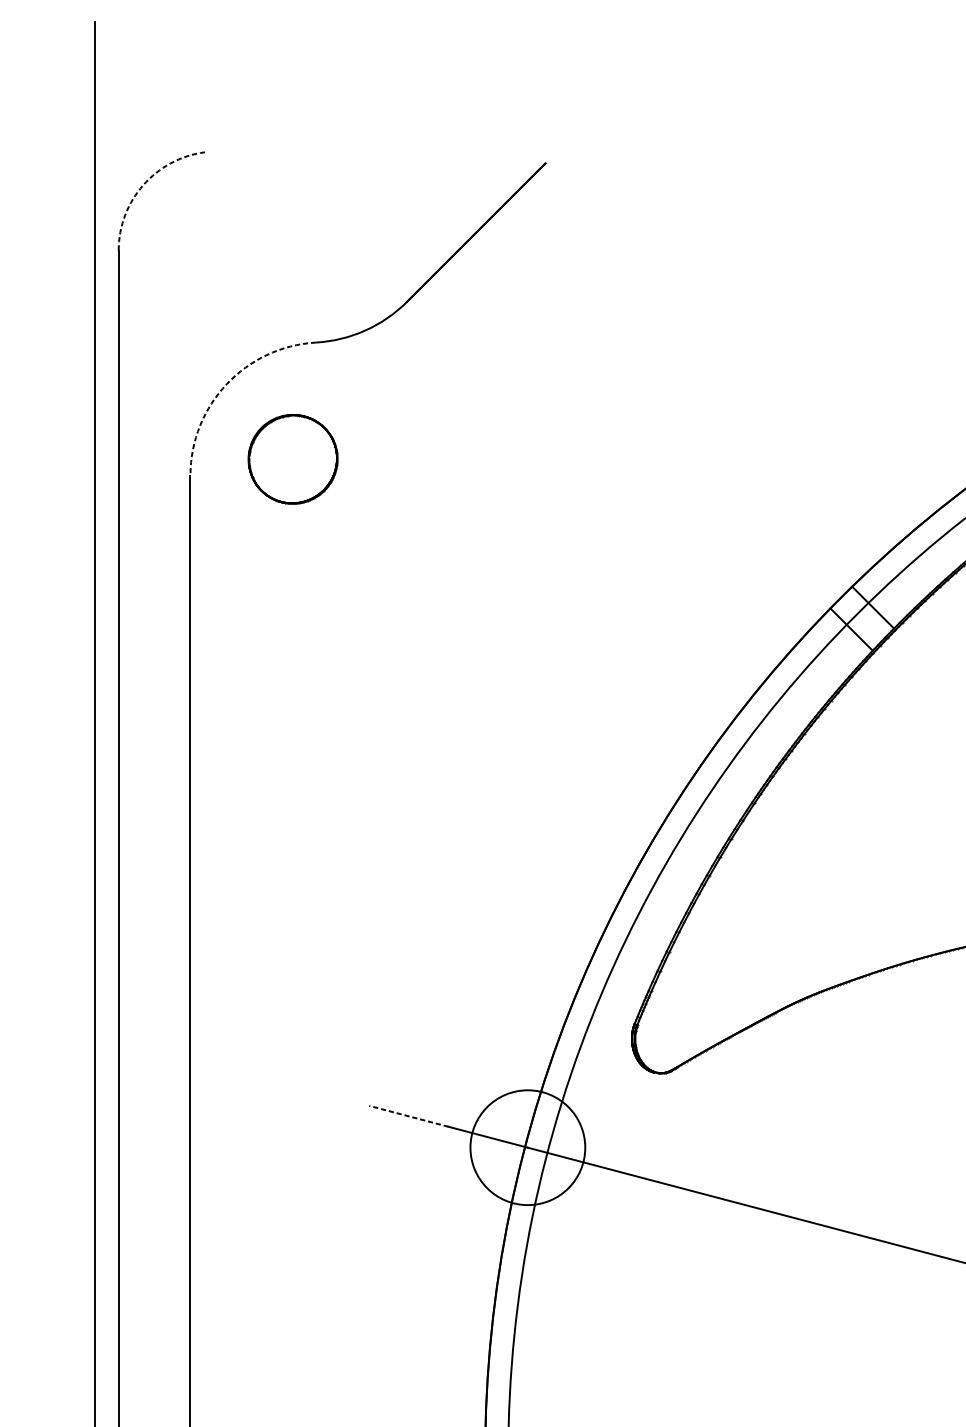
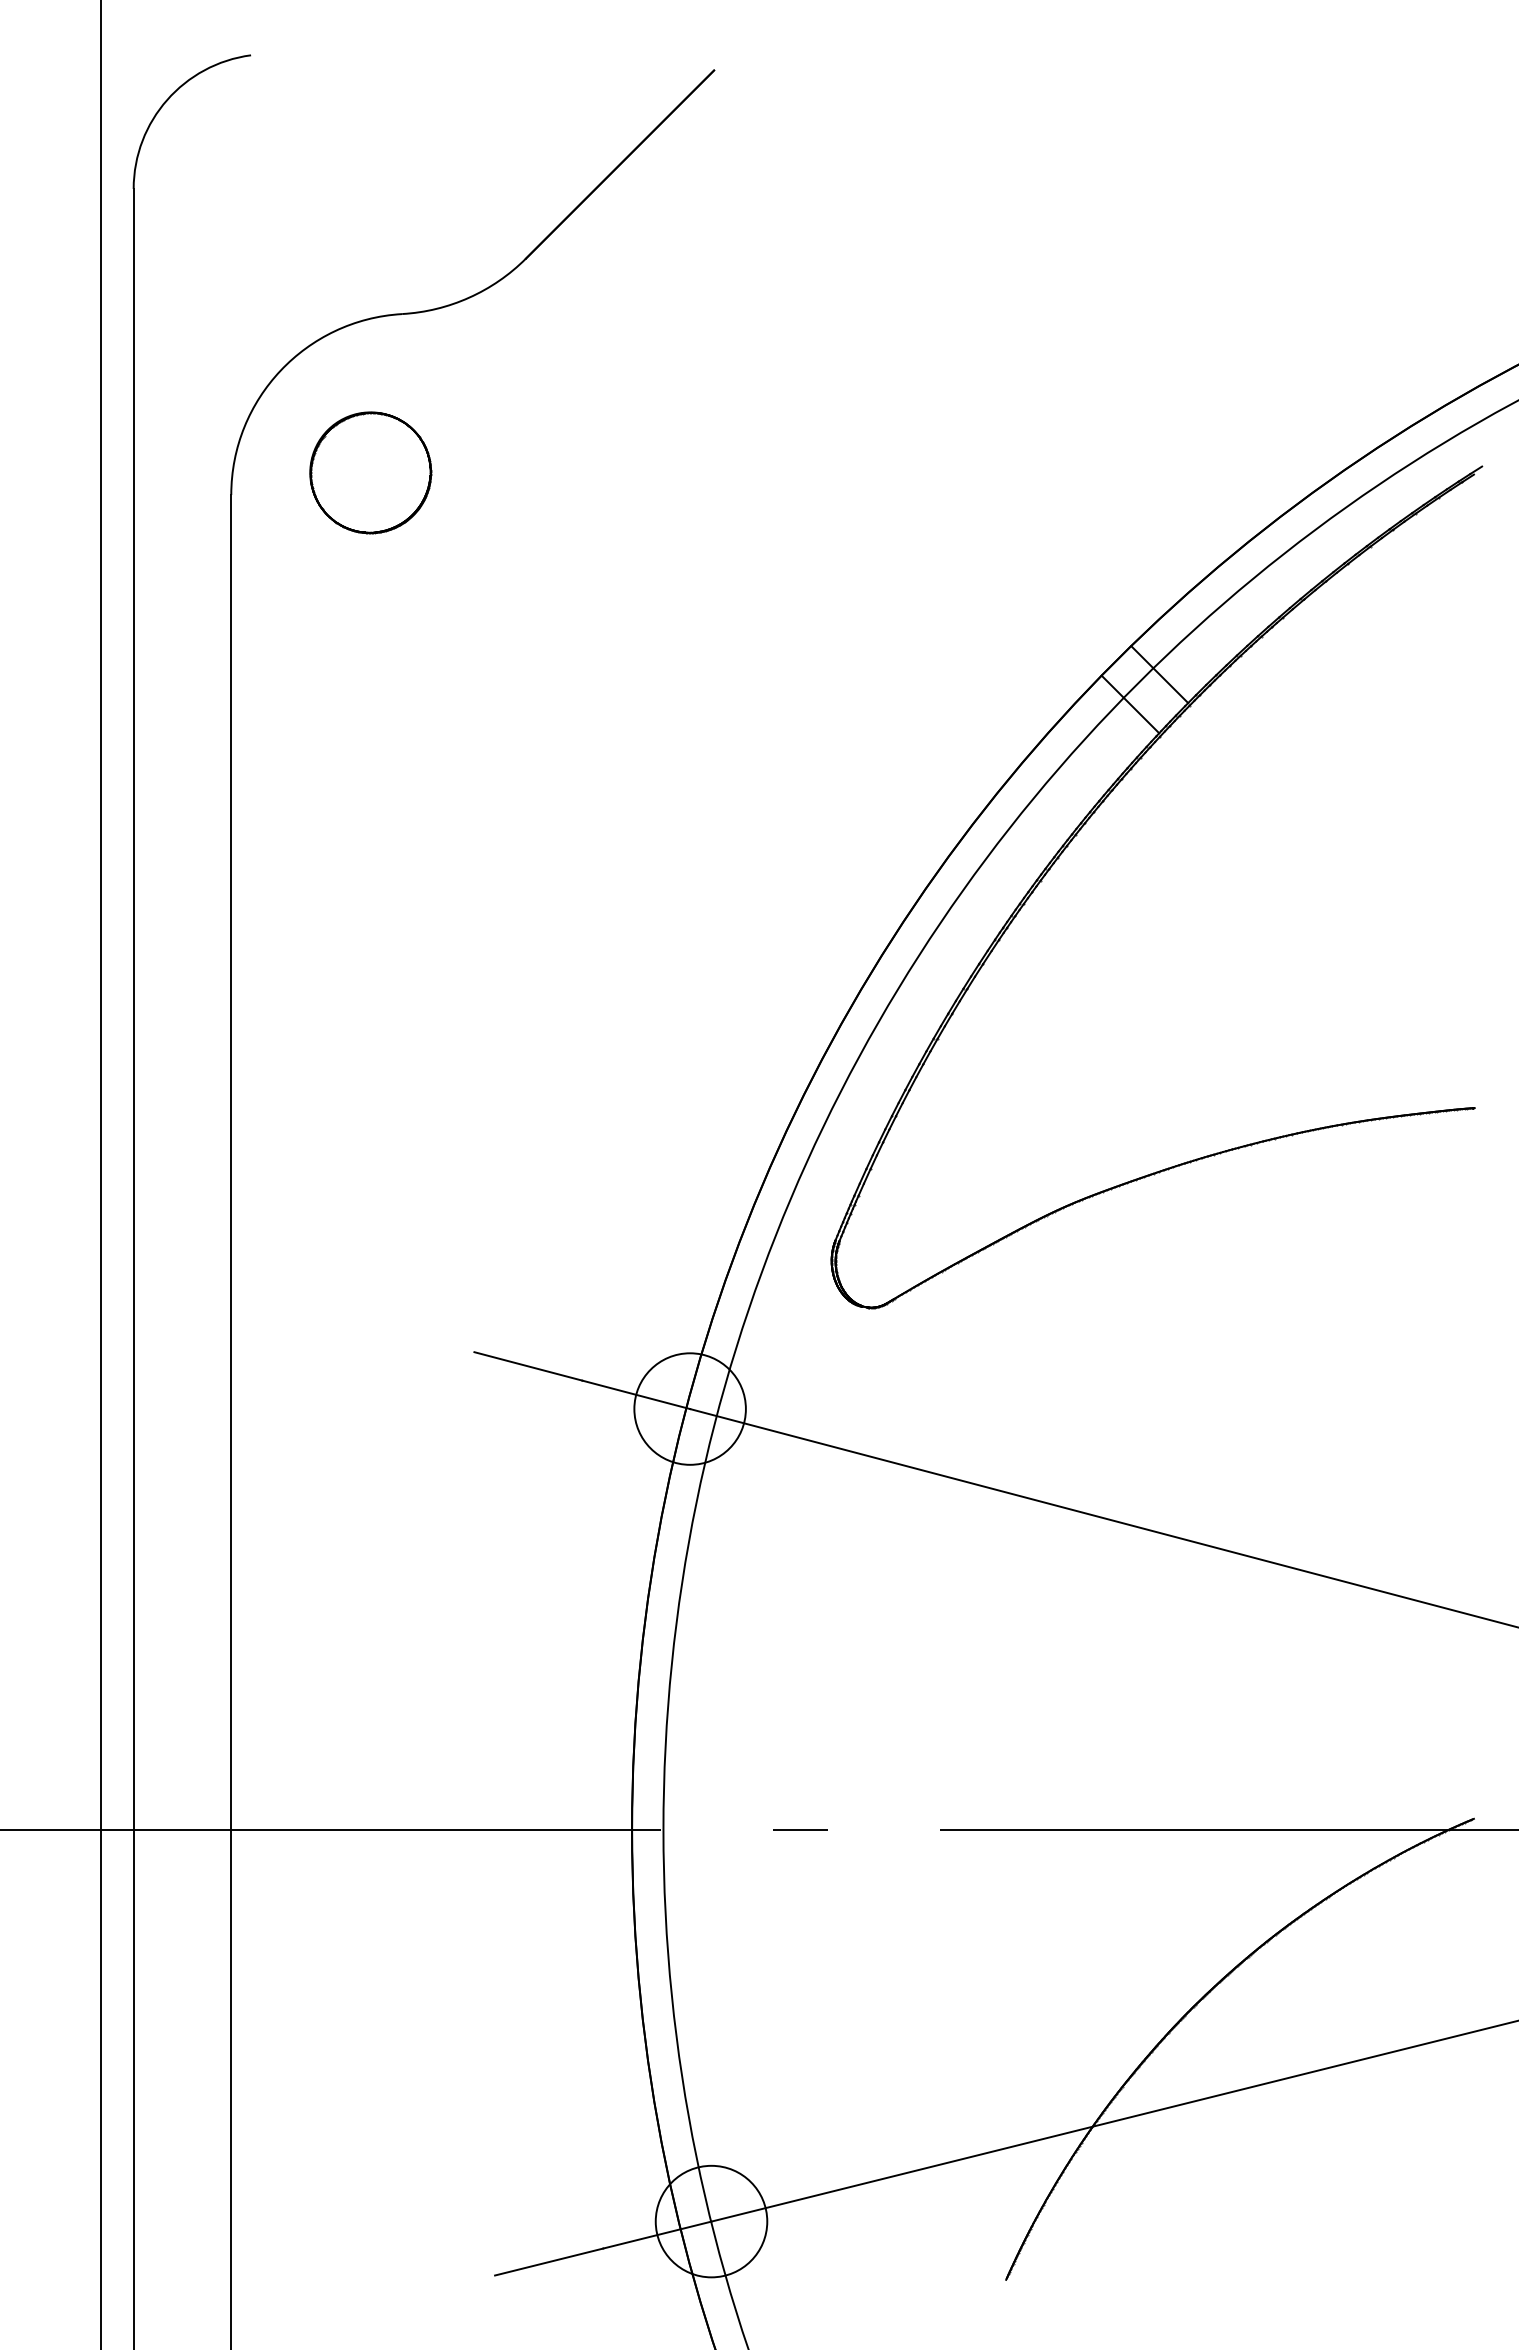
arc: (143, 185) -> (167, 100), dashed -> solid
arc: (226, 384) -> (280, 370), dashed -> solid
line: (409, 1116) -> (528, 1366), dashed -> solid
circle: (527, 1147) -> (689, 1408), size x0.71

